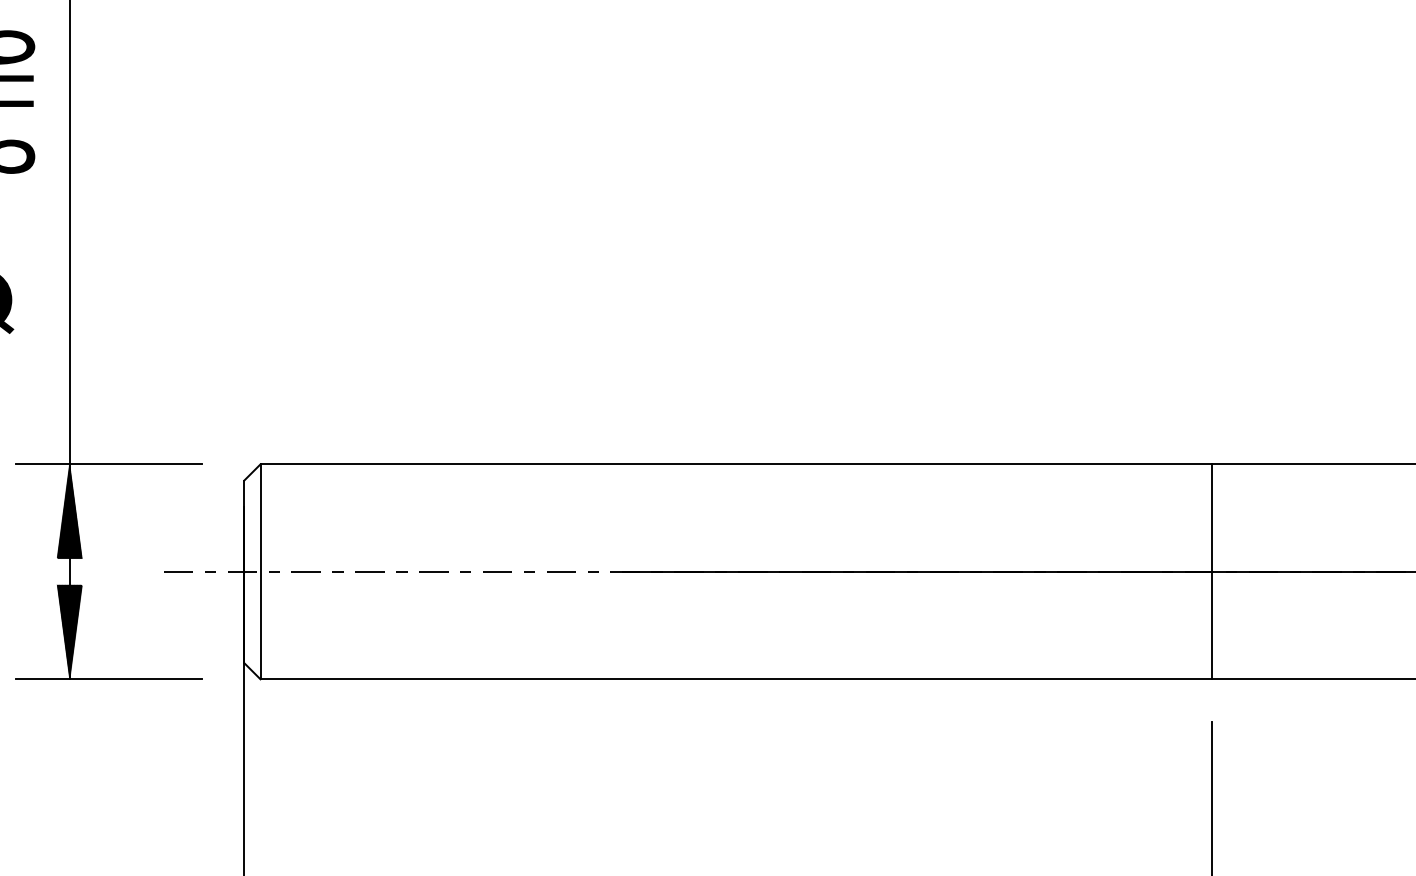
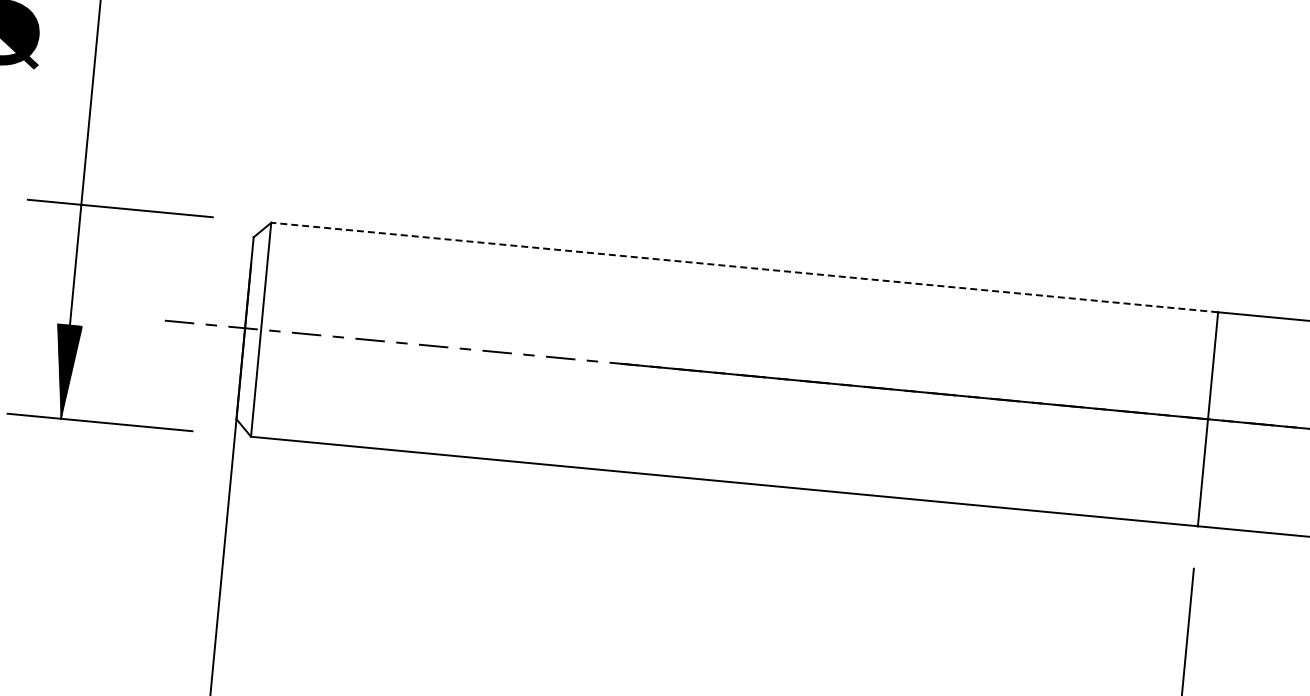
line: (736, 464) -> (745, 267), solid -> dashed
hatch: (69, 511) -> (76, 251), removed

